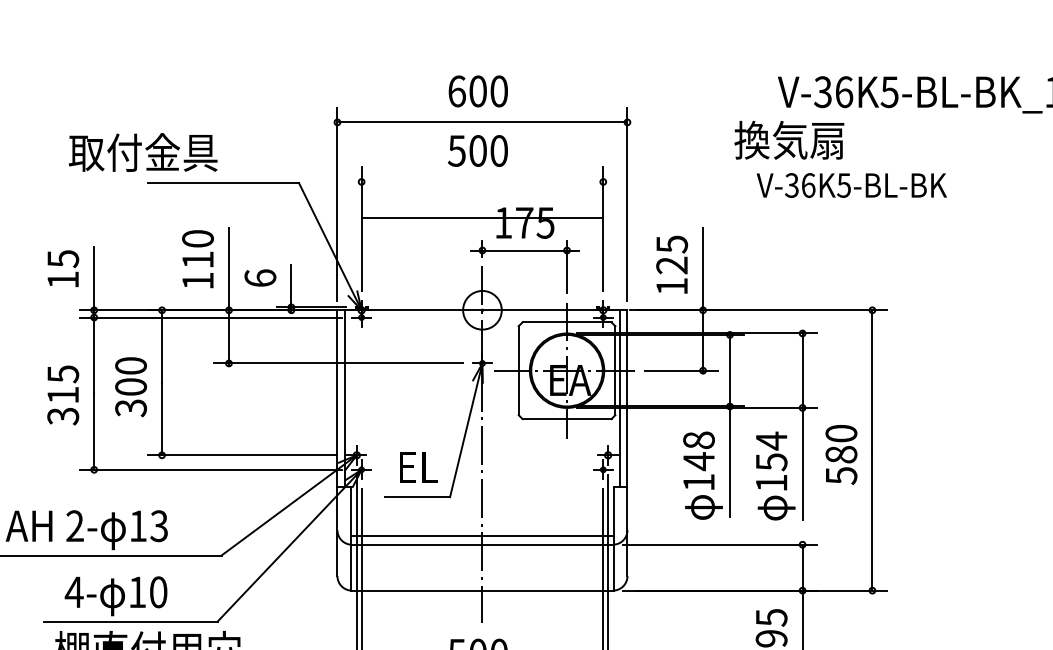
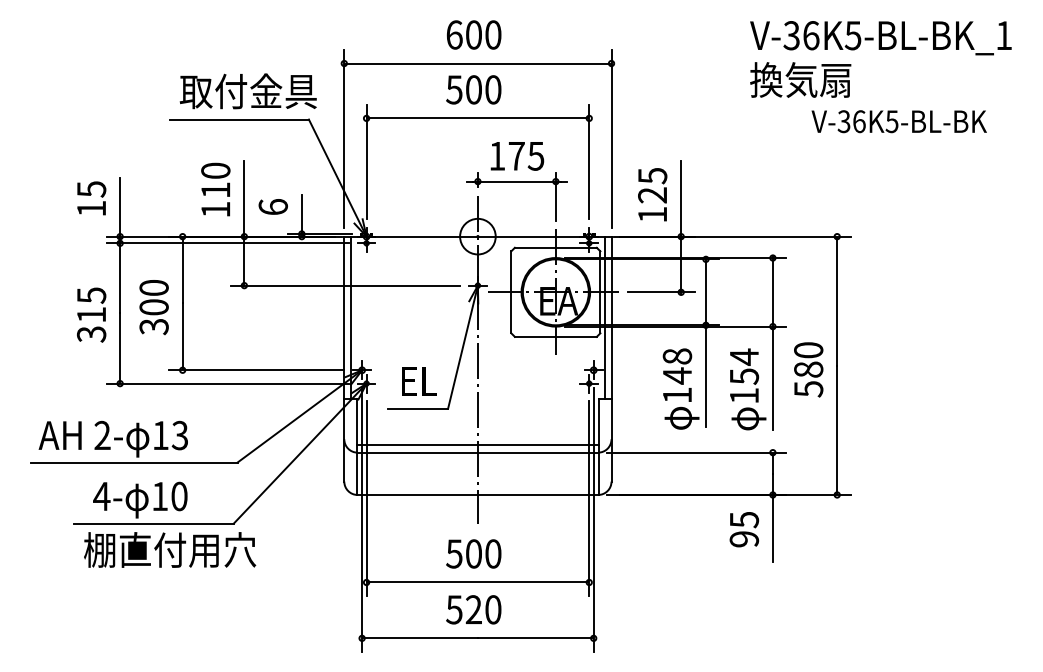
text: (789, 139) -> (800, 79), moved
text: (142, 152) -> (247, 91), moved
text: (851, 185) -> (898, 121), moved
line: (482, 217) -> (477, 118), moved

